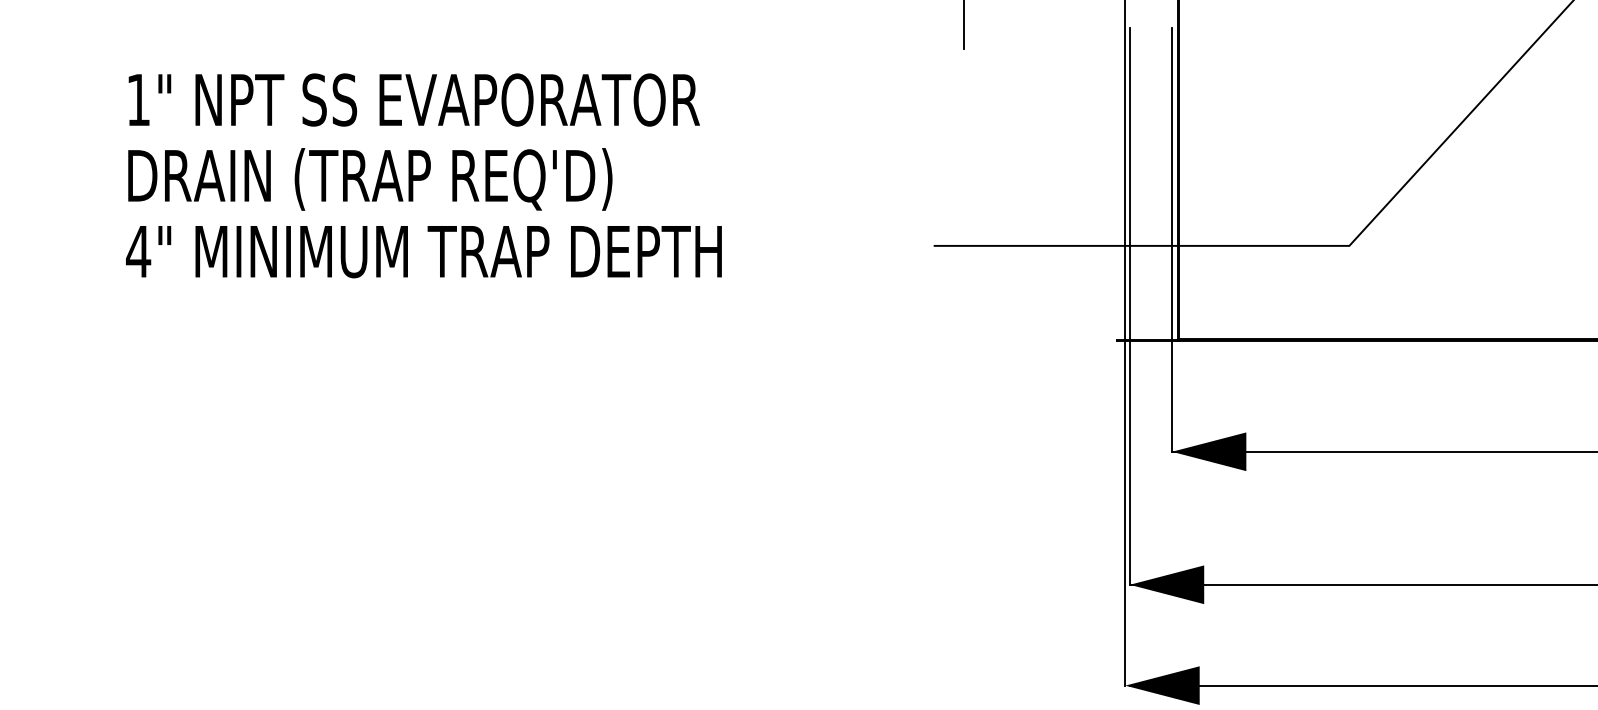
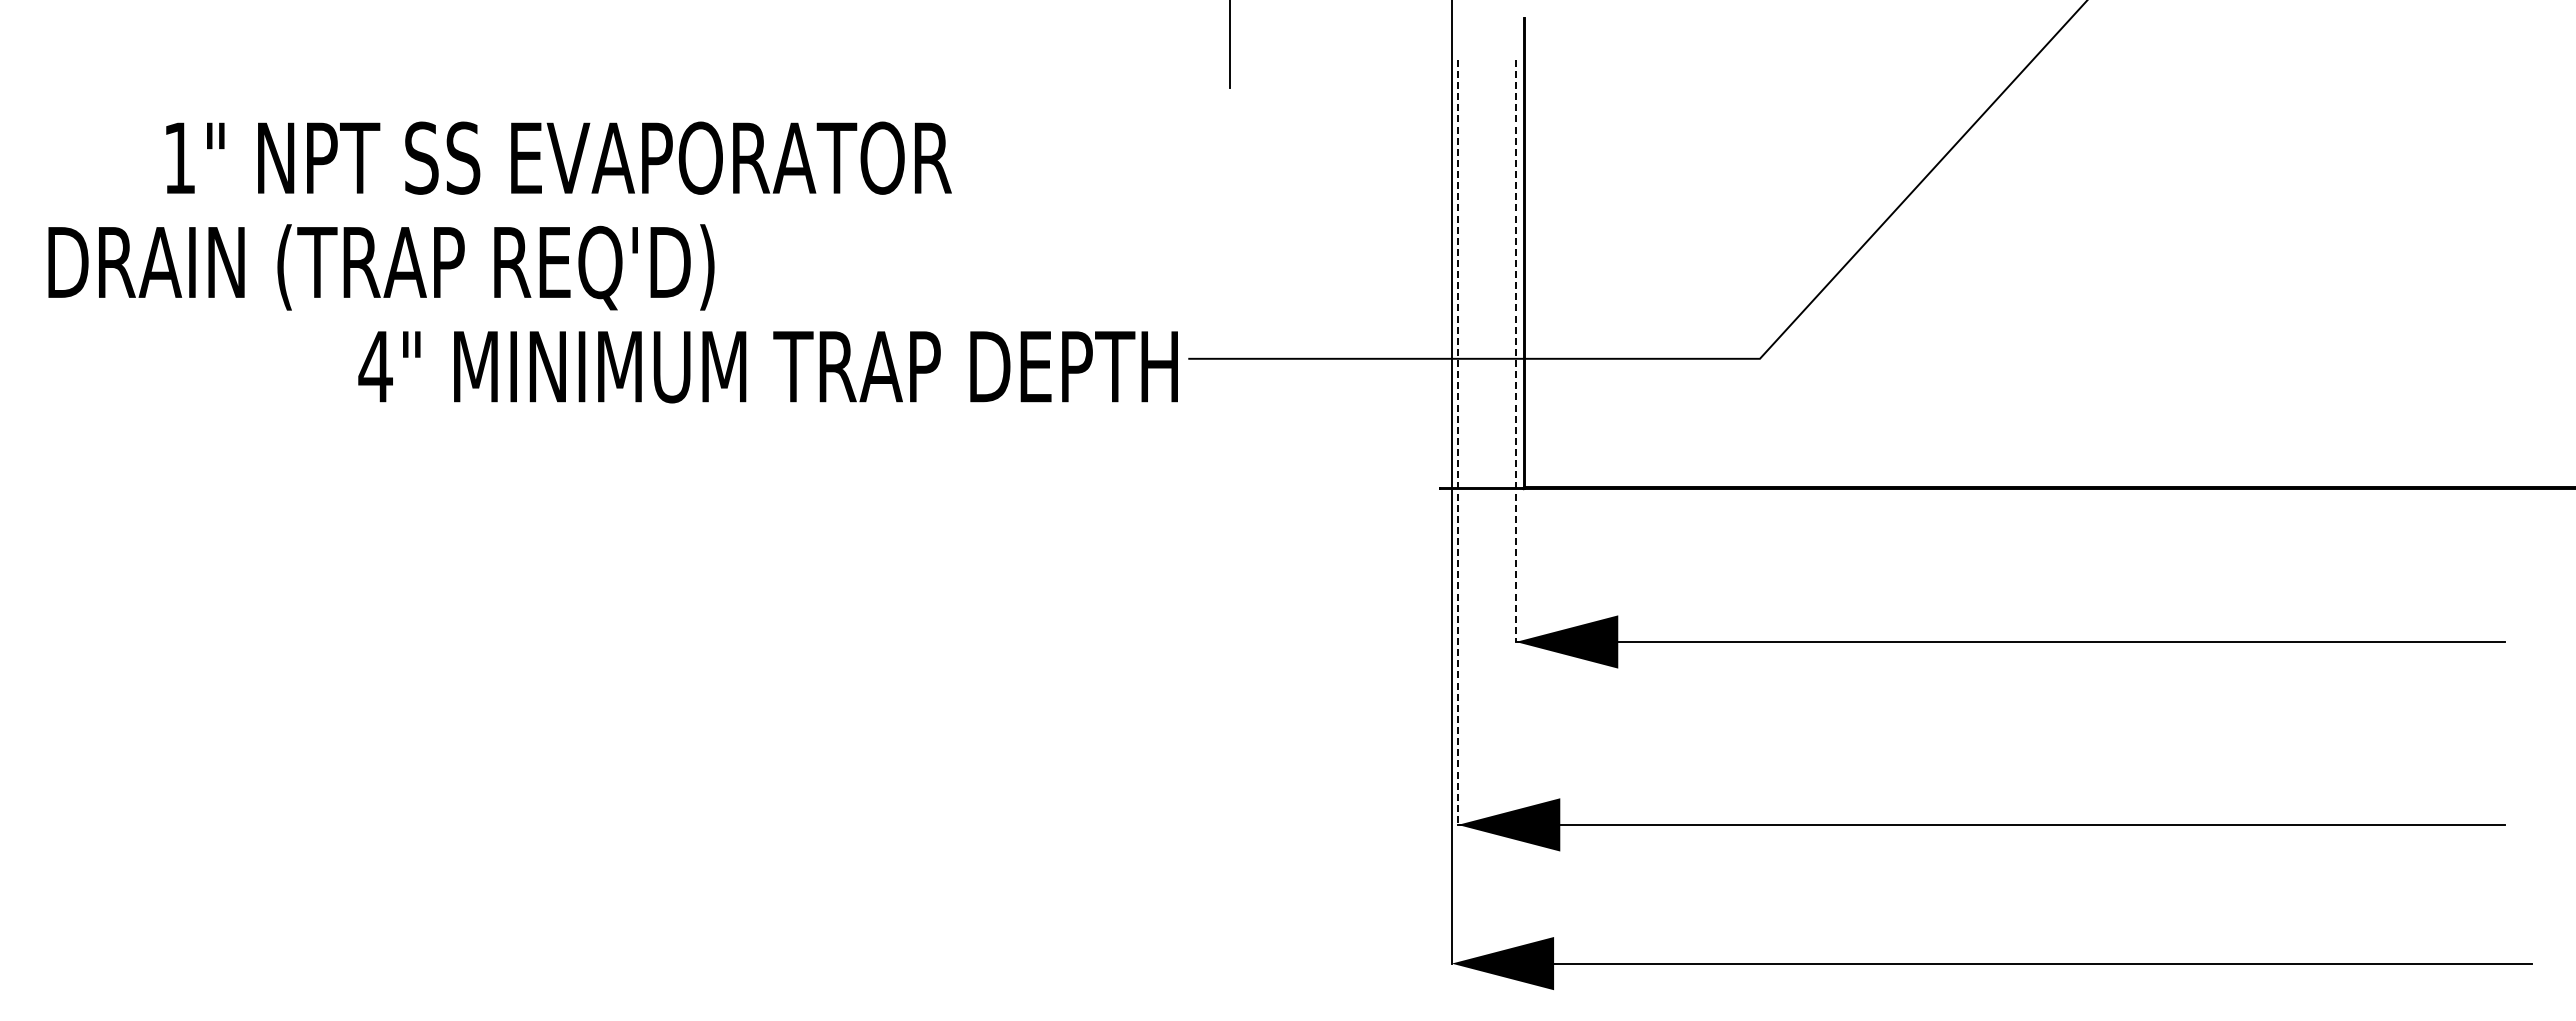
text: (414, 99) -> (558, 157), moved
text: (370, 179) -> (381, 267), moved
line: (1171, 240) -> (1515, 351), solid -> dashed
text: (423, 252) -> (767, 367), moved
line: (1129, 306) -> (1457, 442), solid -> dashed

